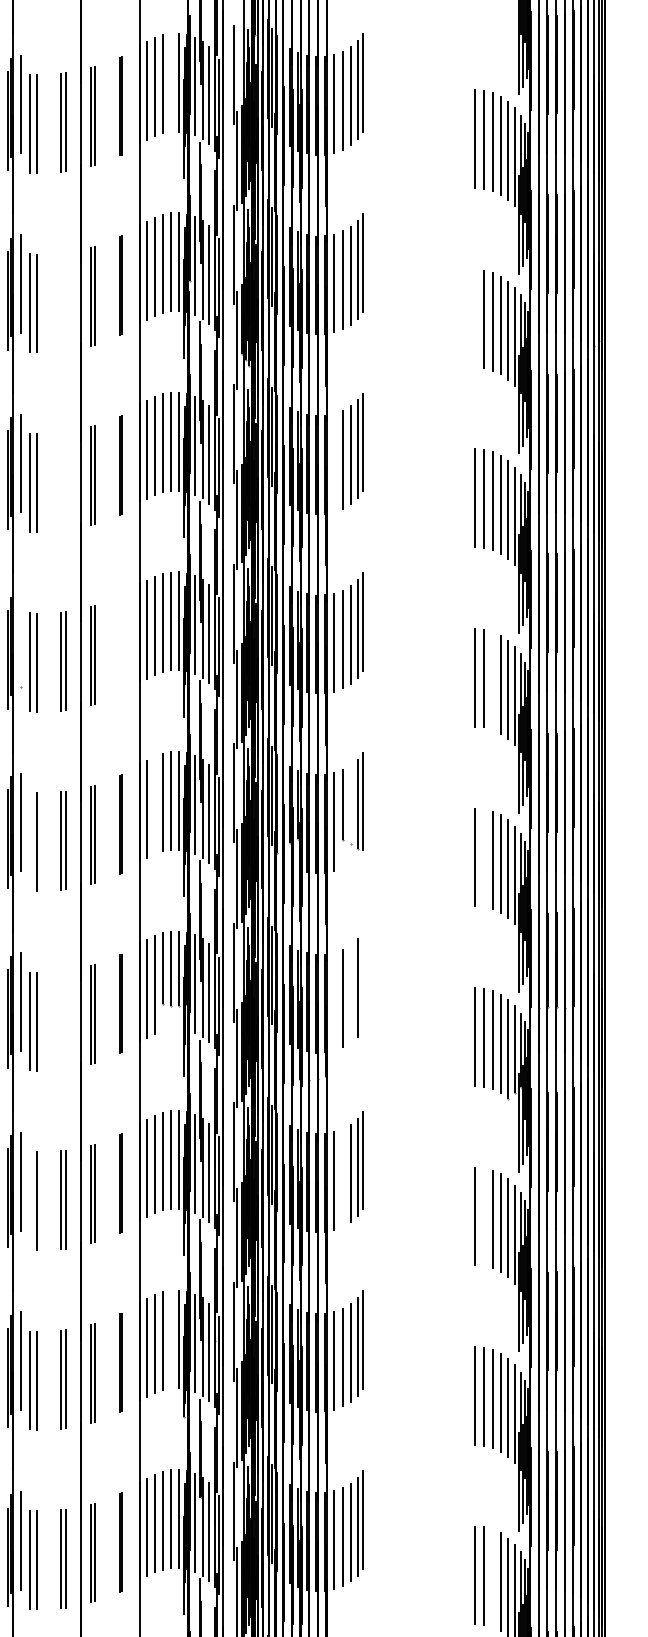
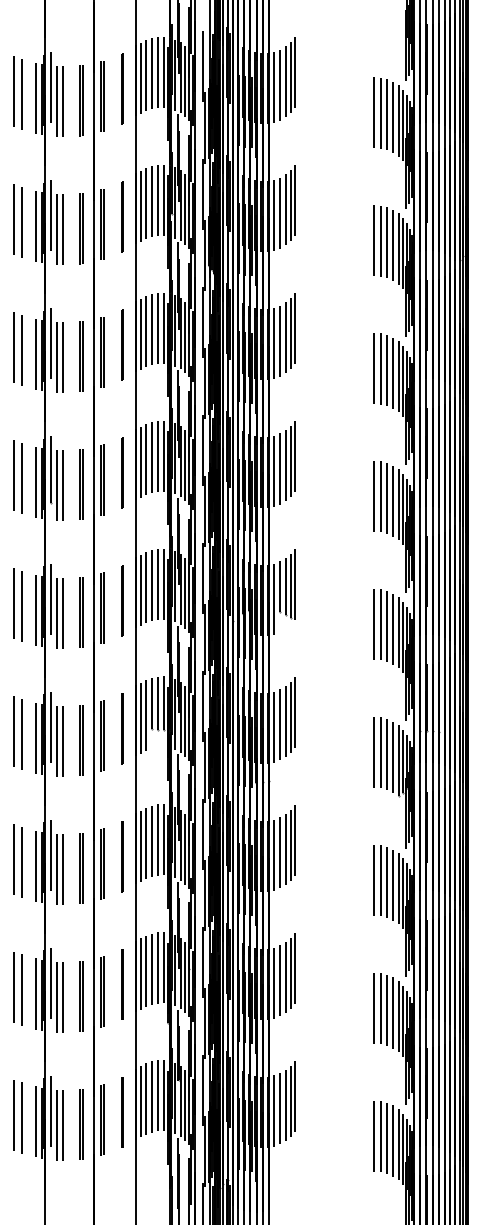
line: (170, 81) -> (157, 71), added
line: (62, 301) -> (80, 228), added
line: (474, 318) -> (374, 240), added
line: (334, 461) -> (274, 342), added
line: (62, 481) -> (80, 356), added
line: (21, 640) -> (51, 469), added
line: (121, 644) -> (122, 472), added
line: (492, 680) -> (387, 498), added
line: (154, 804) -> (146, 586), added
line: (351, 804) -> (286, 586), added
line: (29, 840) -> (57, 612), added
line: (483, 857) -> (380, 624), added
line: (363, 981) -> (295, 712), added
line: (351, 993) -> (286, 721), added
line: (334, 1000) -> (274, 726), added
line: (62, 1020) -> (80, 740), added
line: (342, 1177) -> (280, 852), added
line: (29, 1200) -> (57, 868), added
line: (483, 1216) -> (380, 880), added
line: (170, 1338) -> (157, 967), added
line: (492, 1577) -> (387, 1137), added

